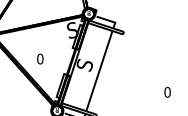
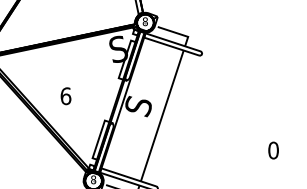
text: (40, 58) -> (66, 95), 0 -> 6

